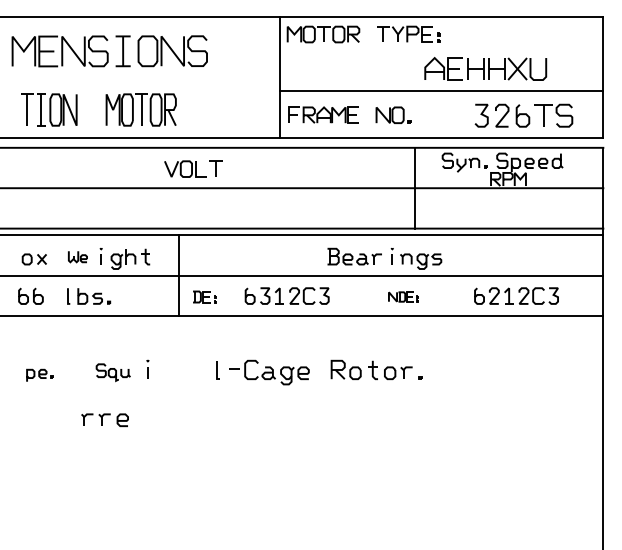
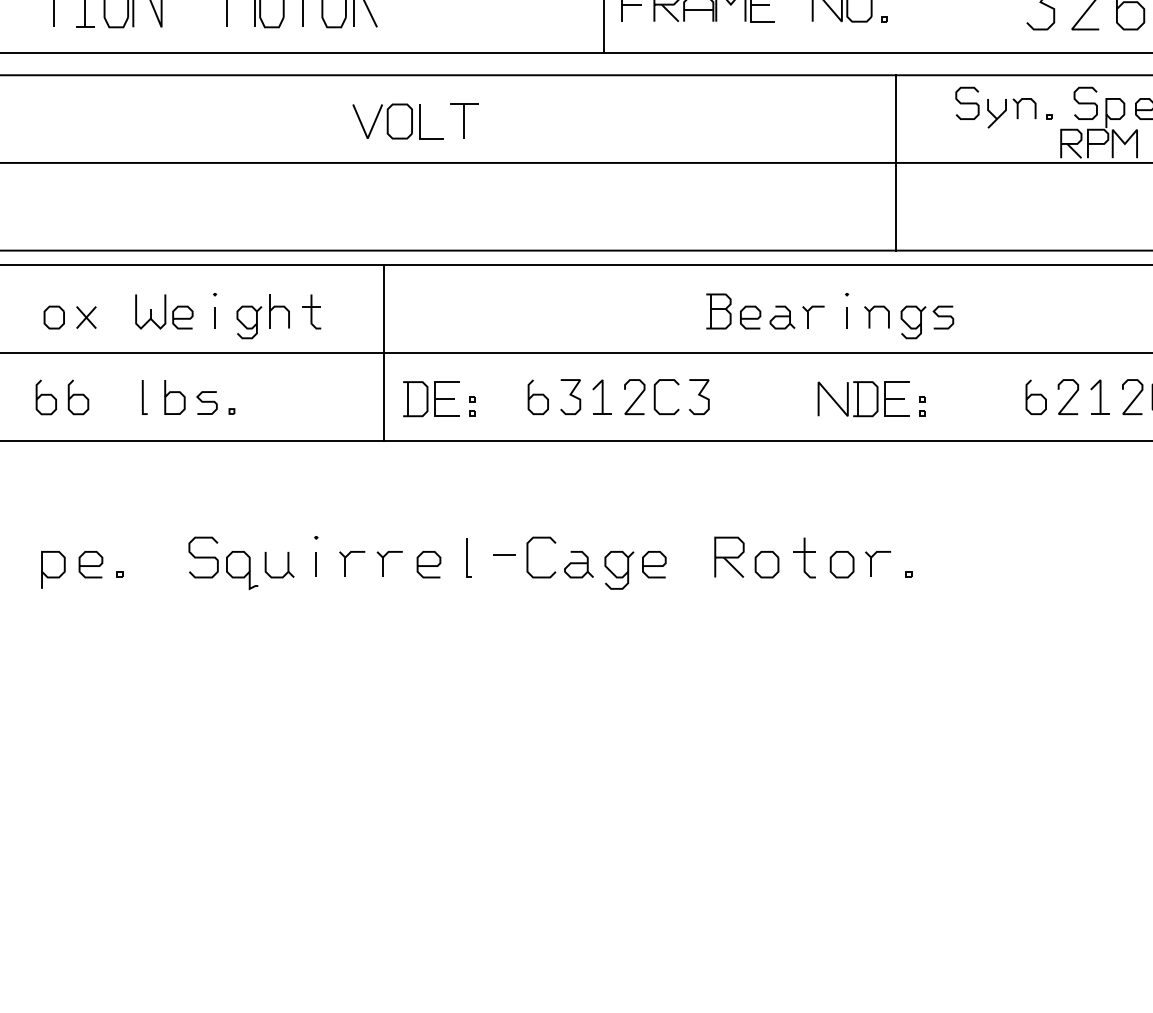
part: (77, 256) -> (163, 311), size x1.43
part: (204, 296) -> (439, 398), size x1.43
part: (403, 296) -> (871, 398), size x1.67
part: (113, 372) -> (241, 563), size x1.43
part: (39, 375) -> (80, 569), size x1.43
part: (104, 420) -> (389, 565), moved

